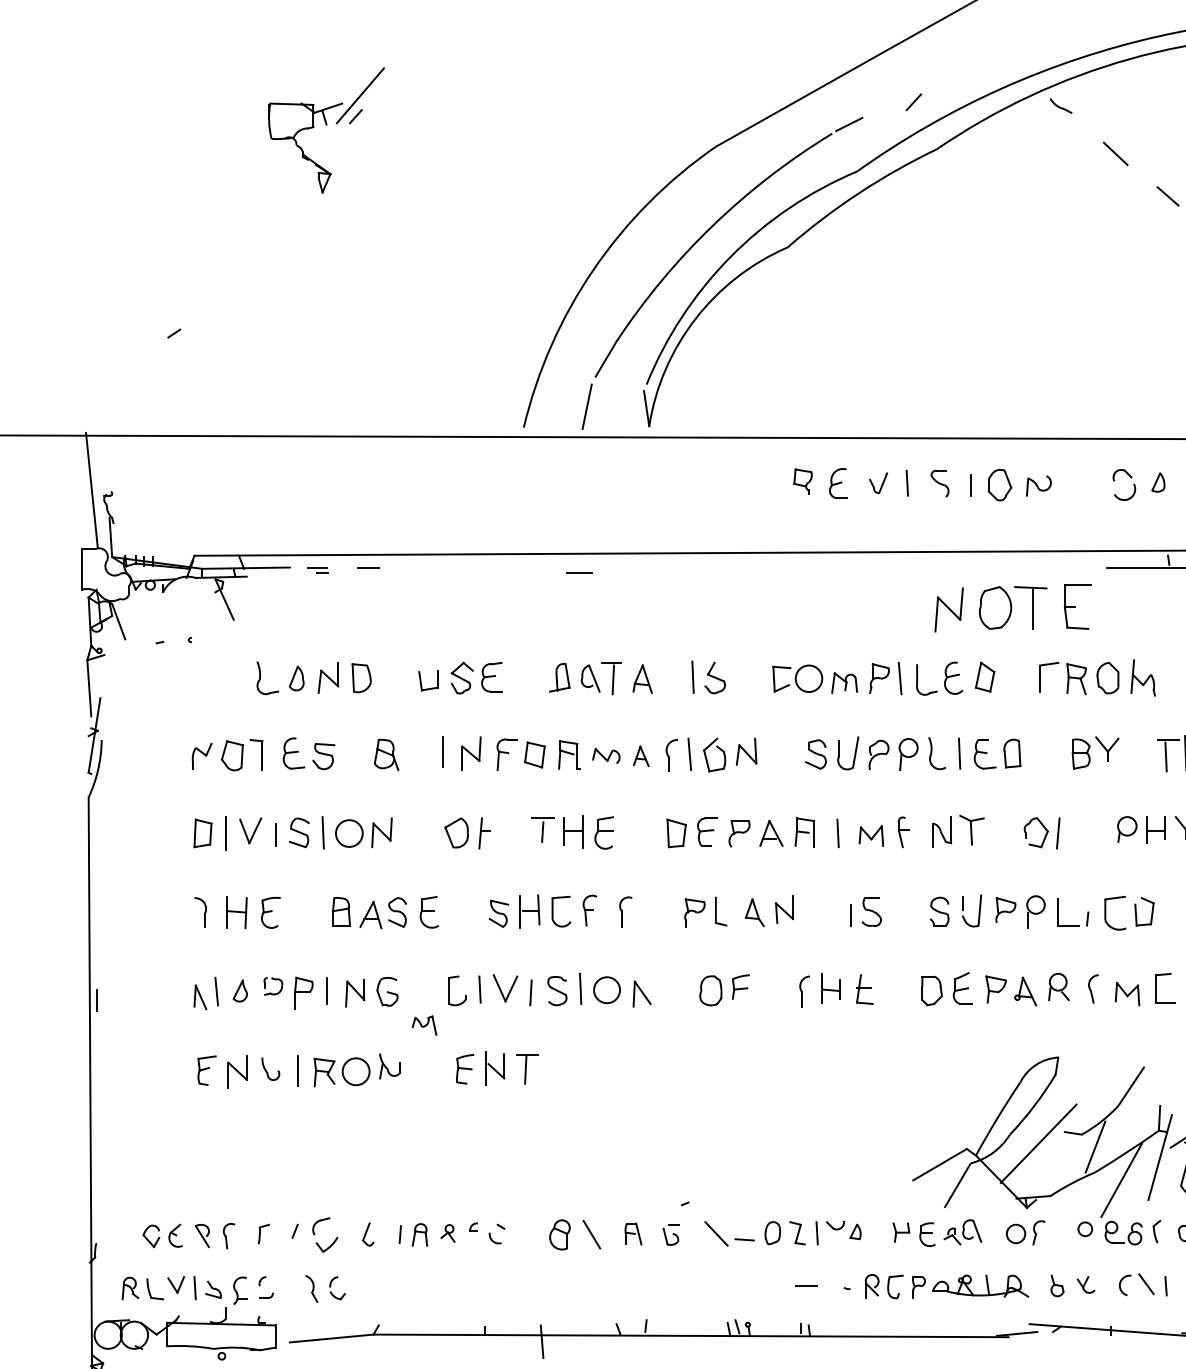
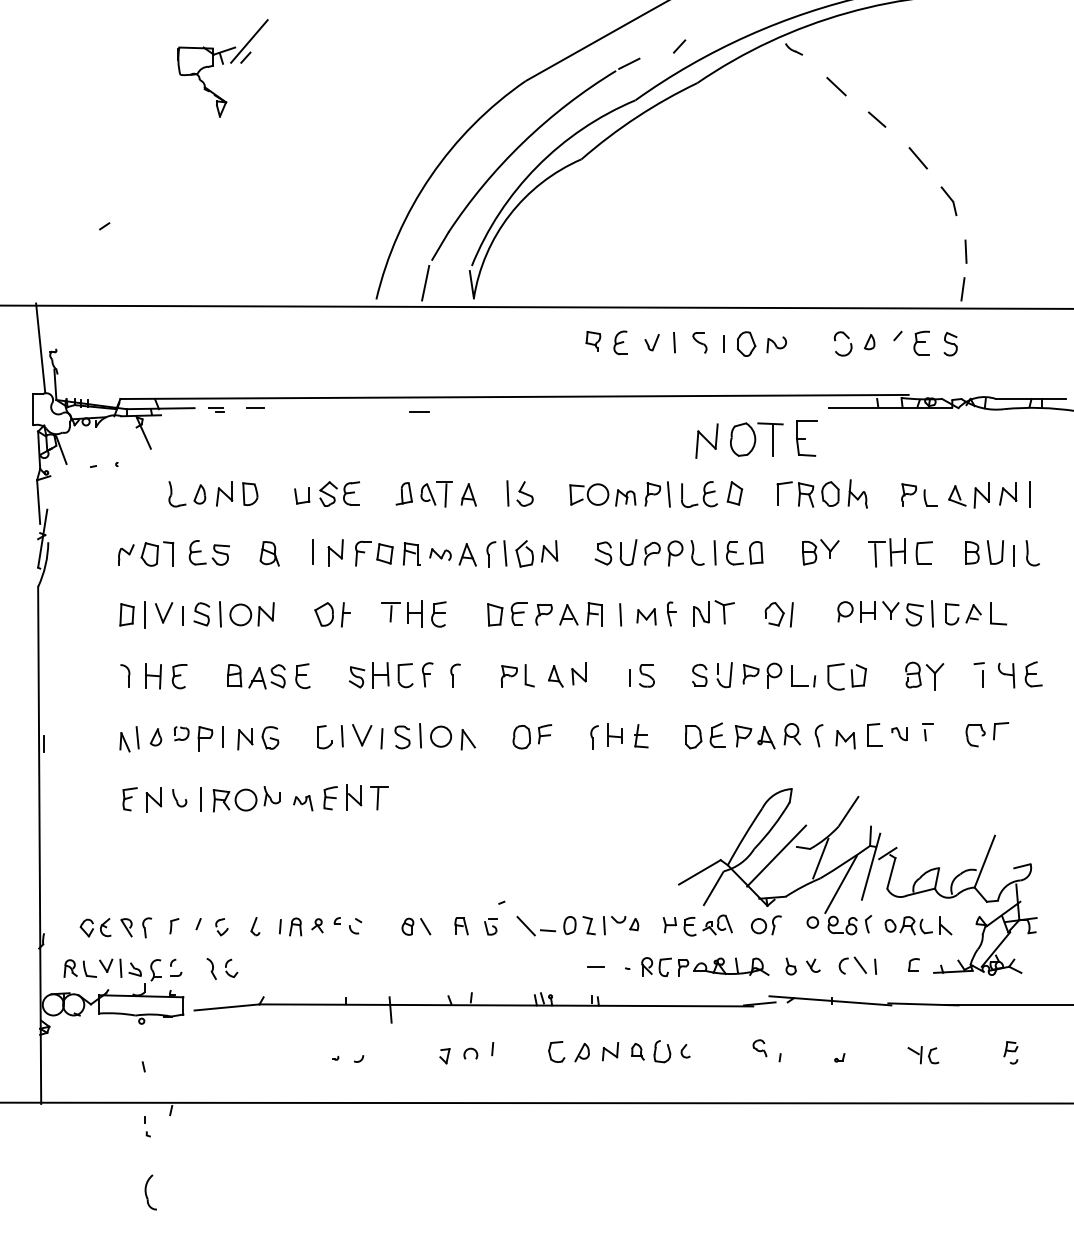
part: (641, 755) -> (467, 554), size x1.43
part: (424, 1025) -> (303, 803), moved
part: (575, 1234) -> (416, 926), size x0.71
part: (324, 1235) -> (221, 927), size x0.62

